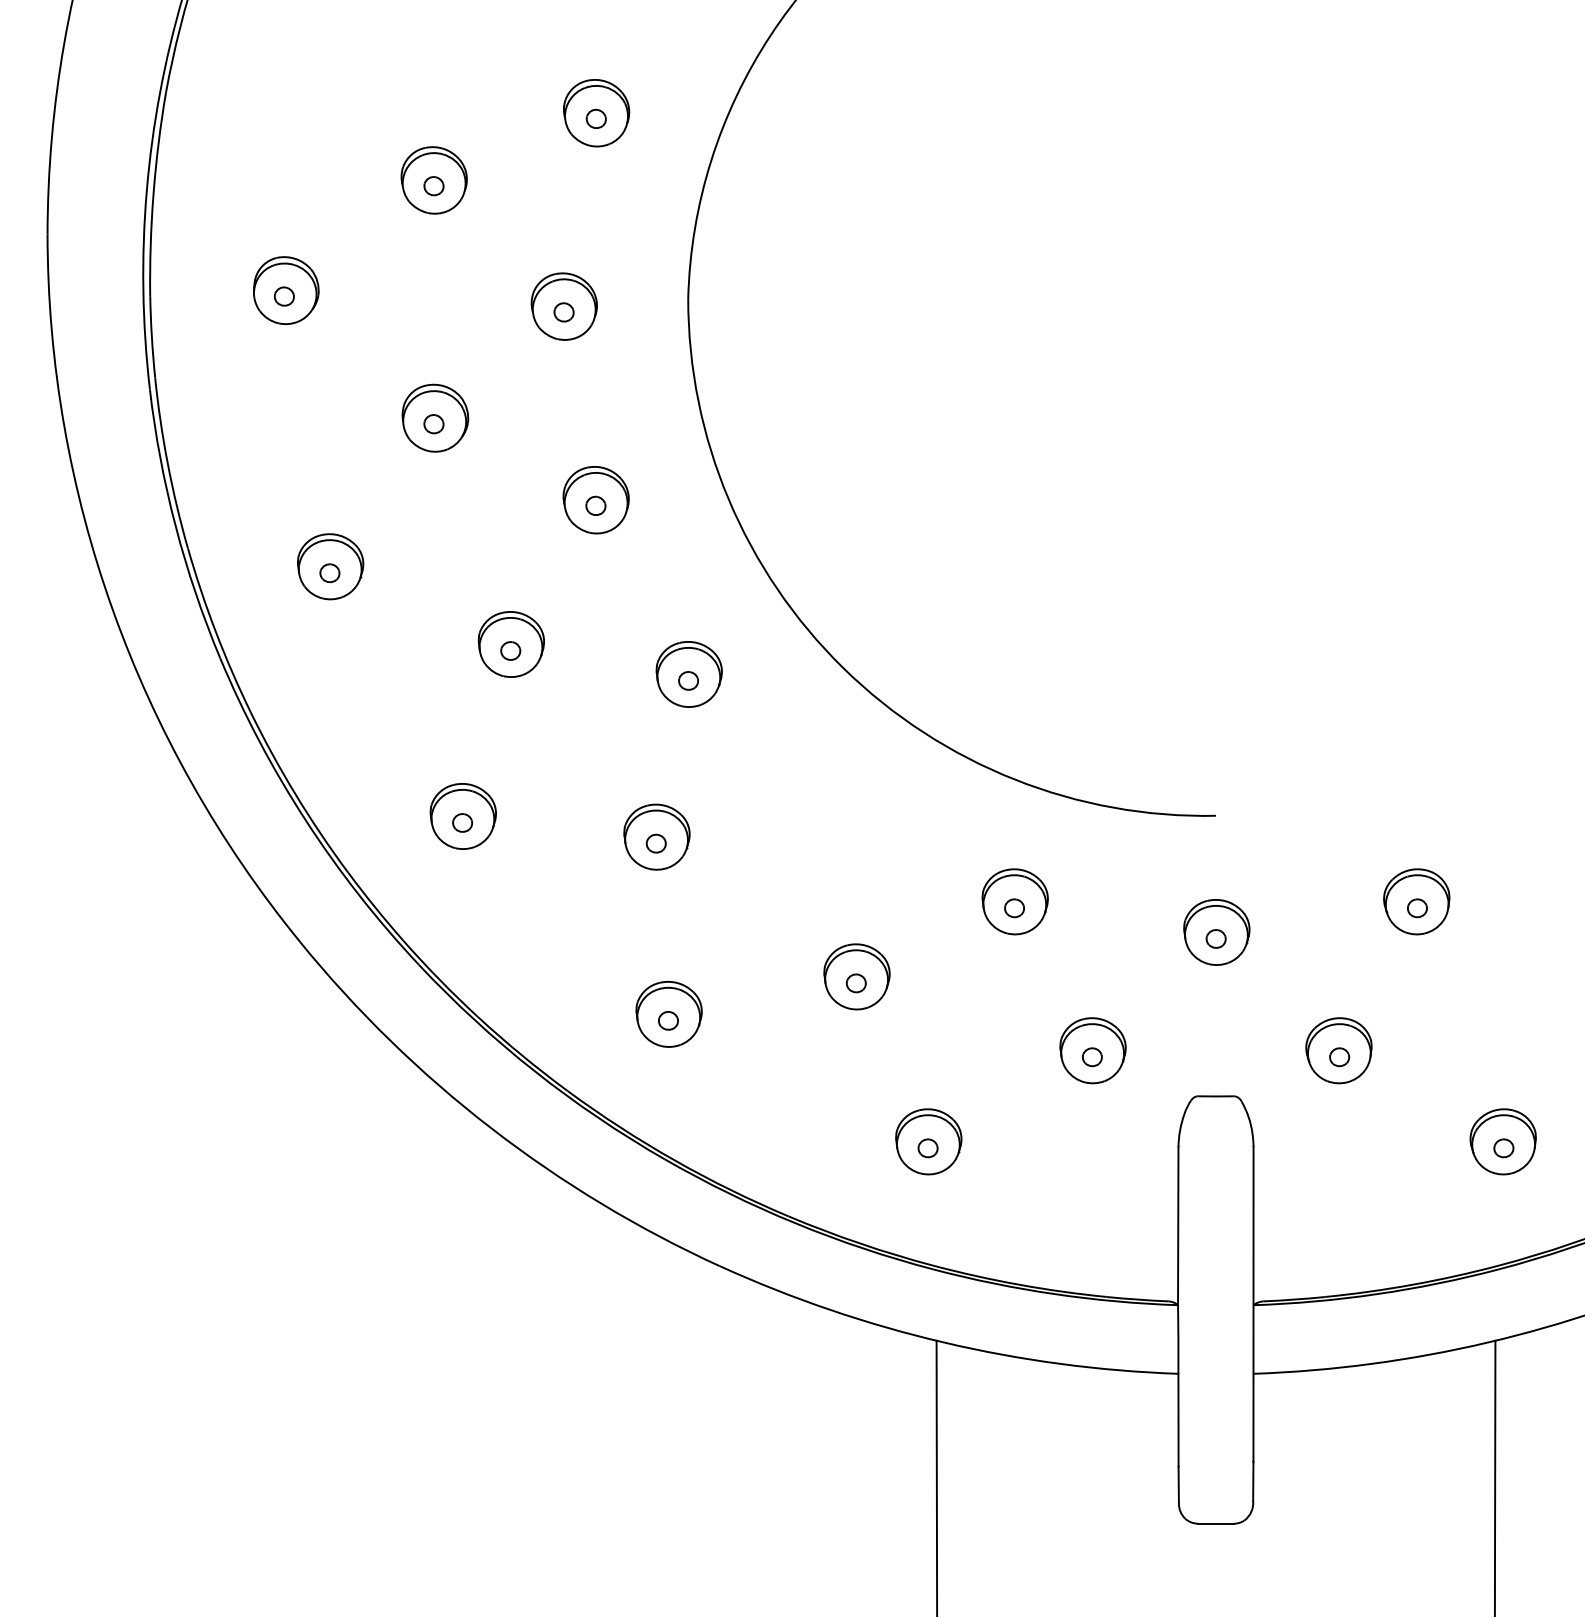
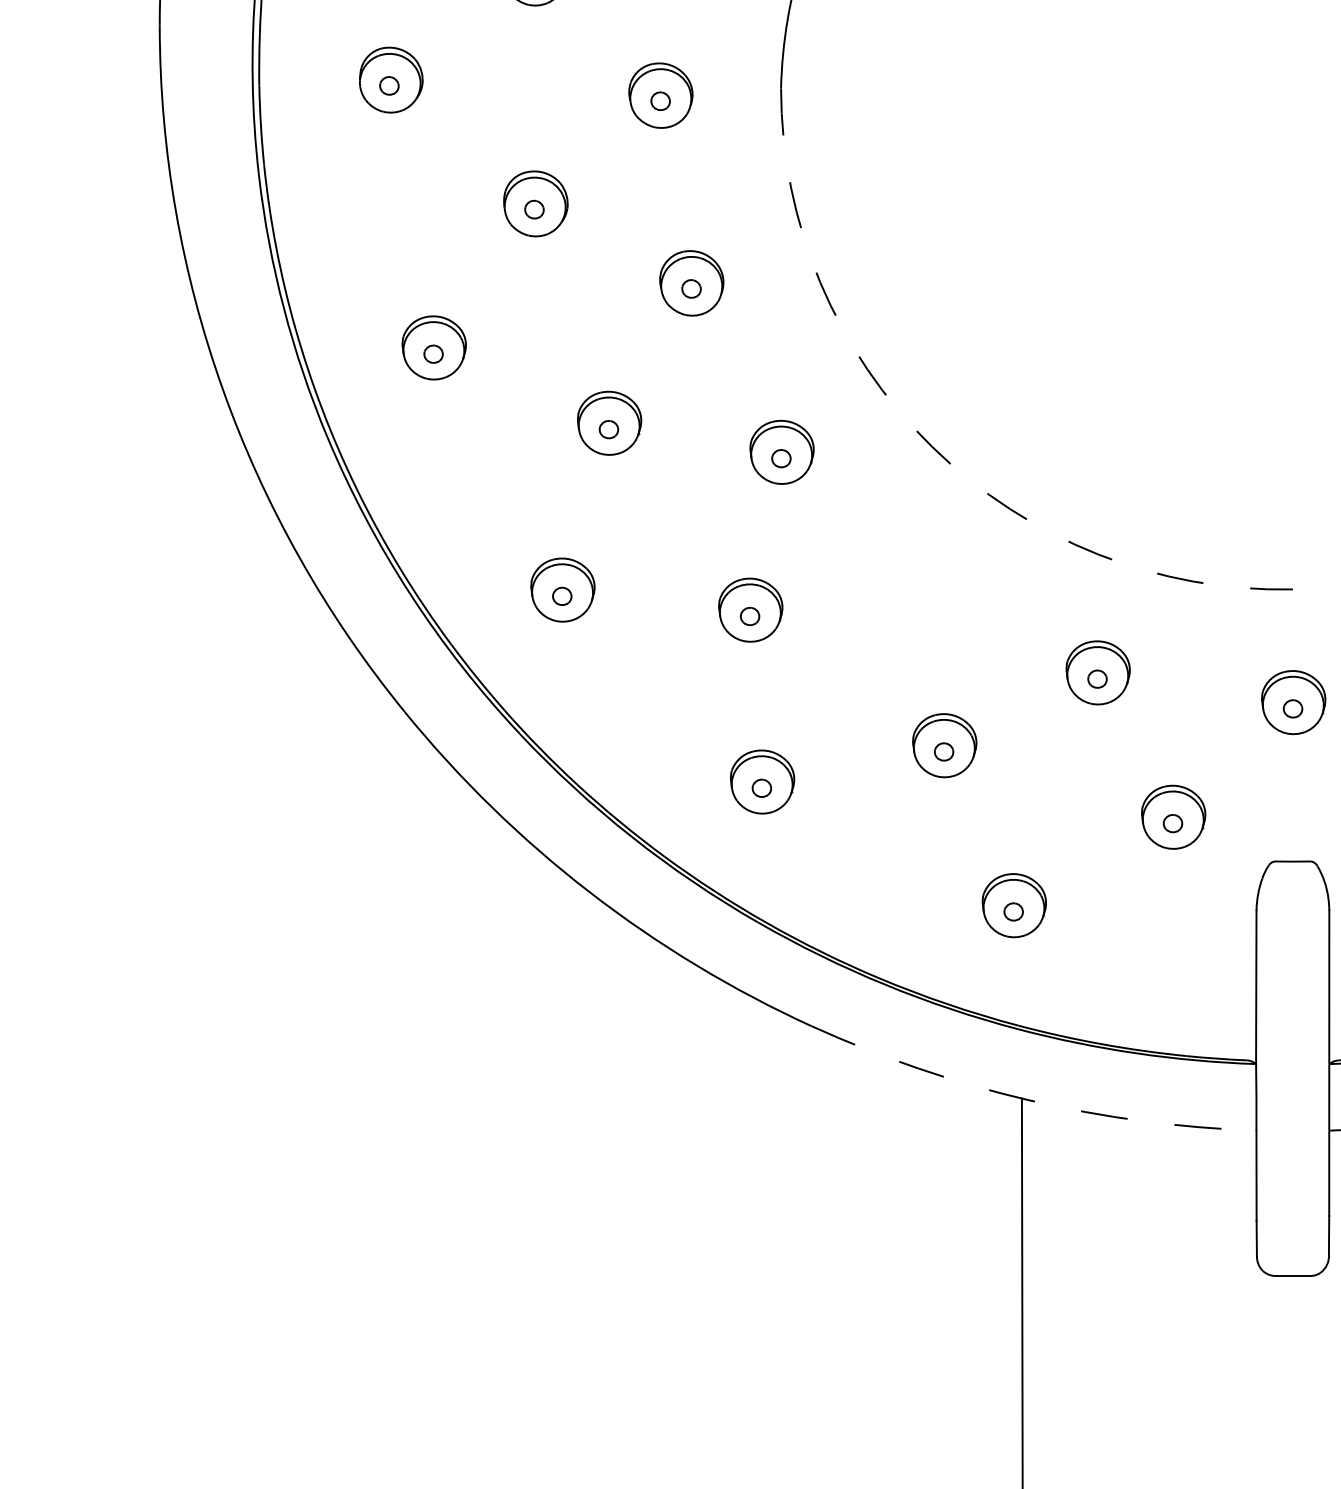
arc: (843, 668) -> (931, 446), solid -> dashed
arc: (943, 1342) -> (1028, 1100), solid -> dashed

